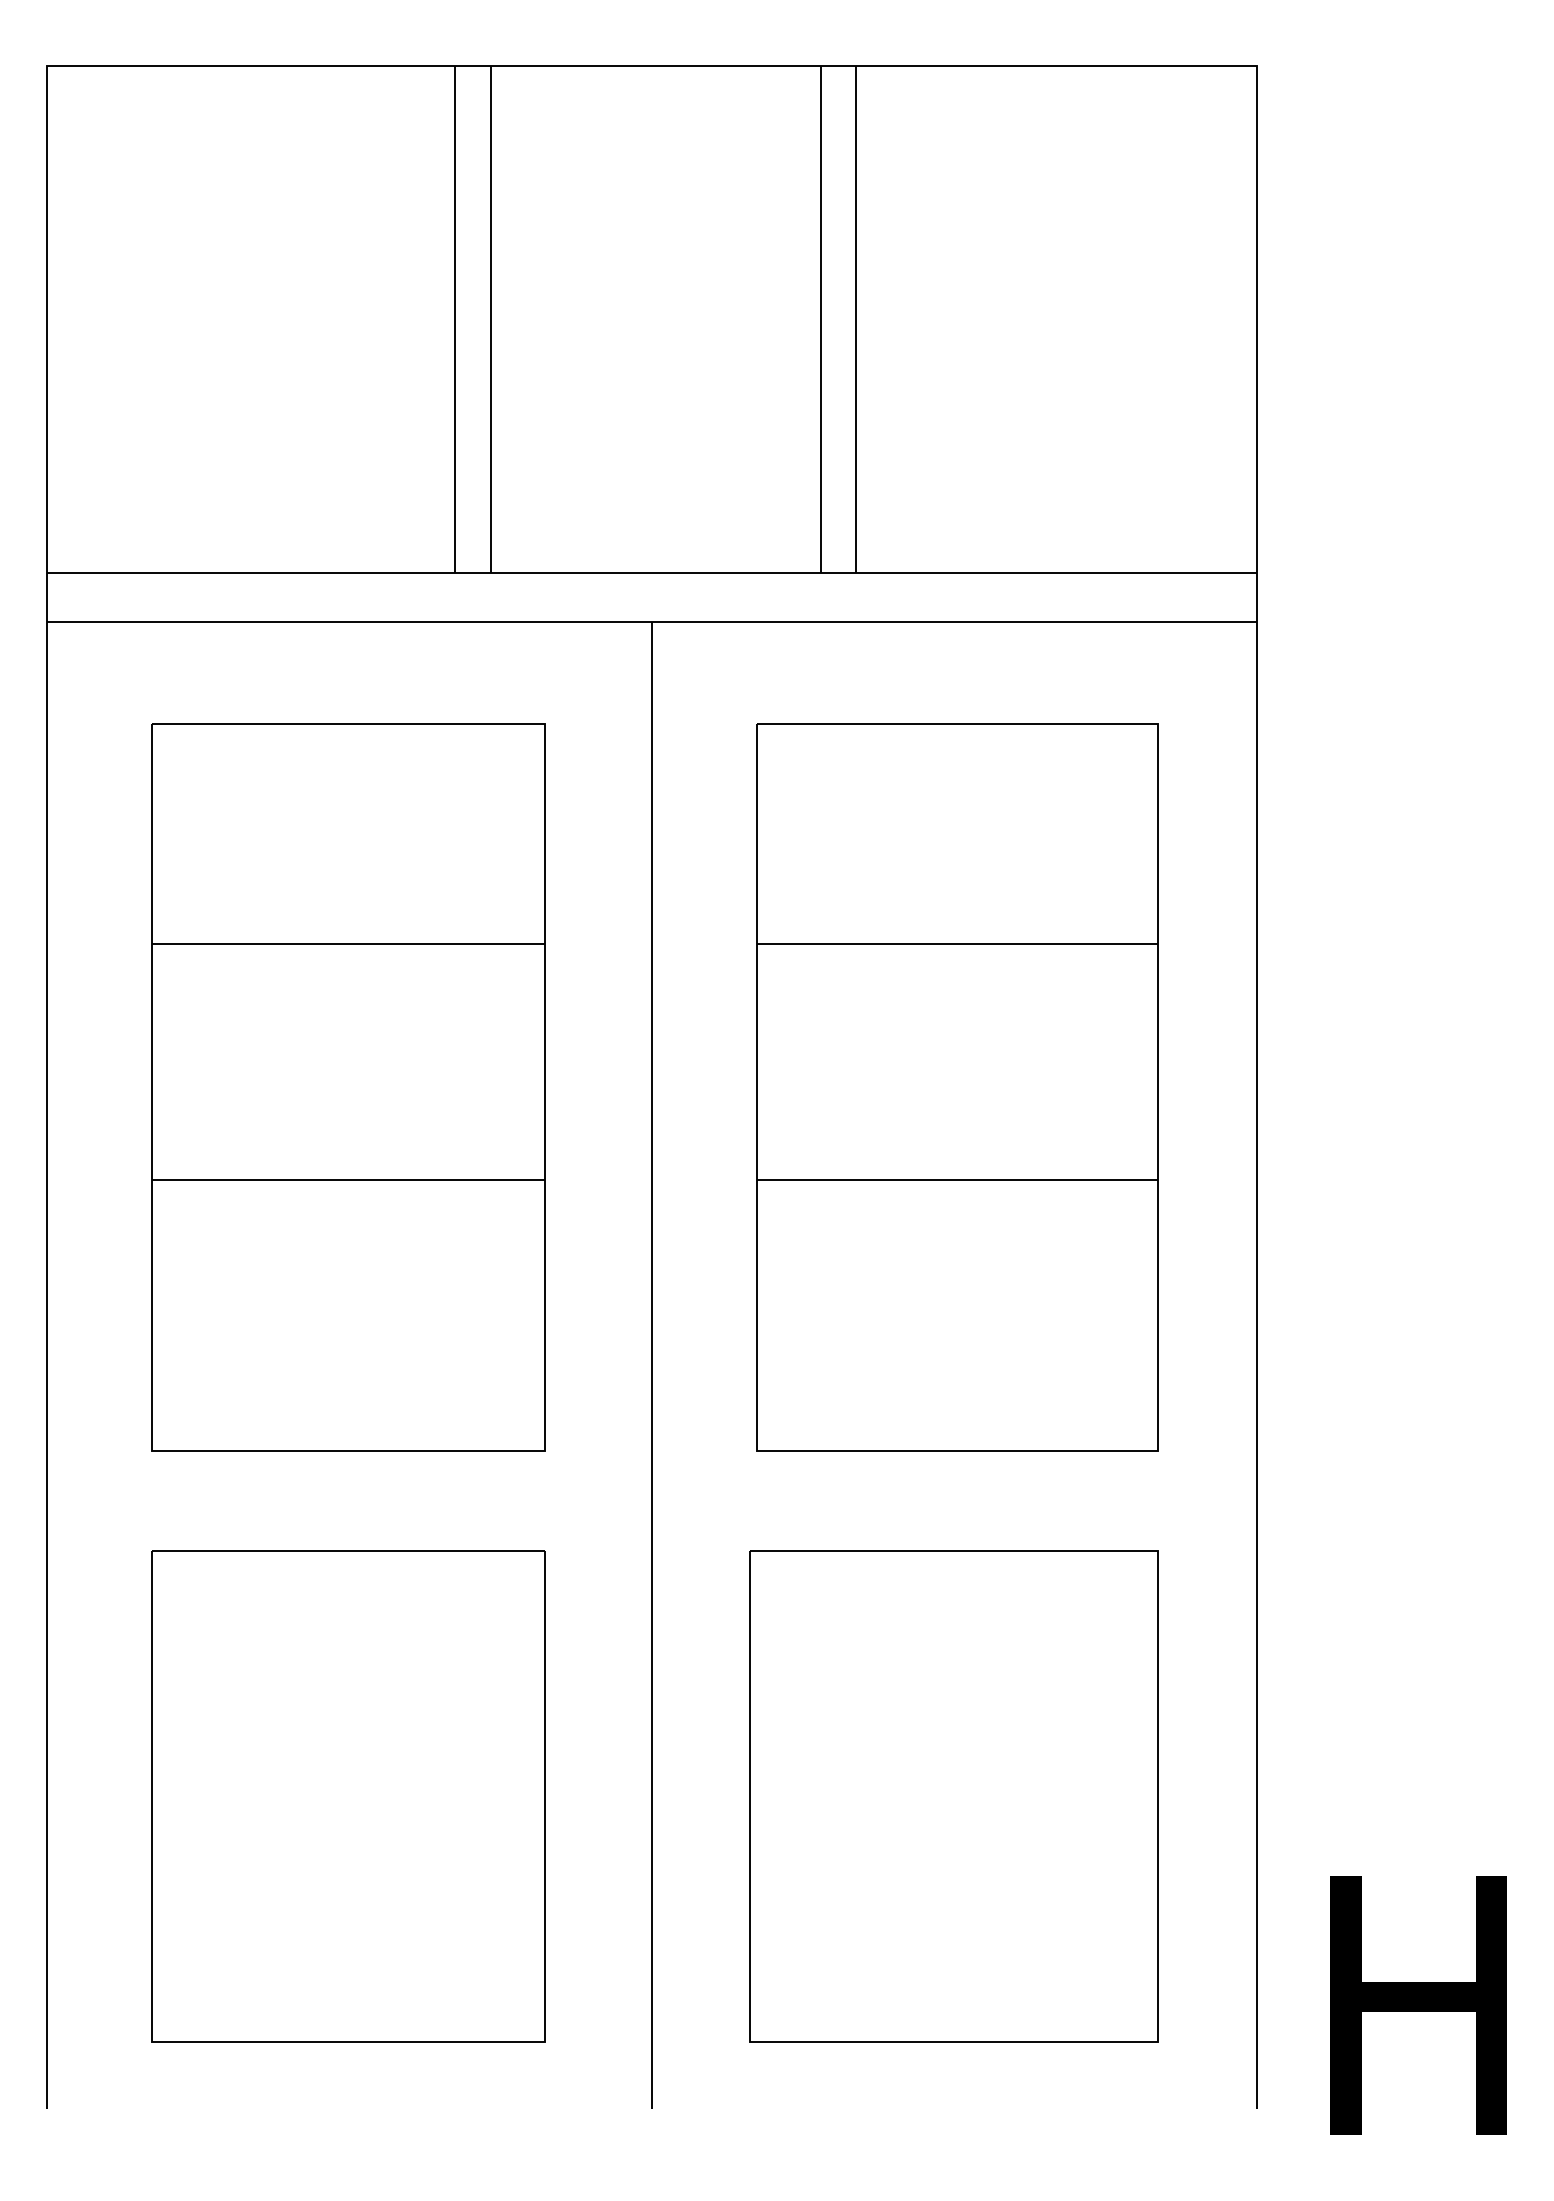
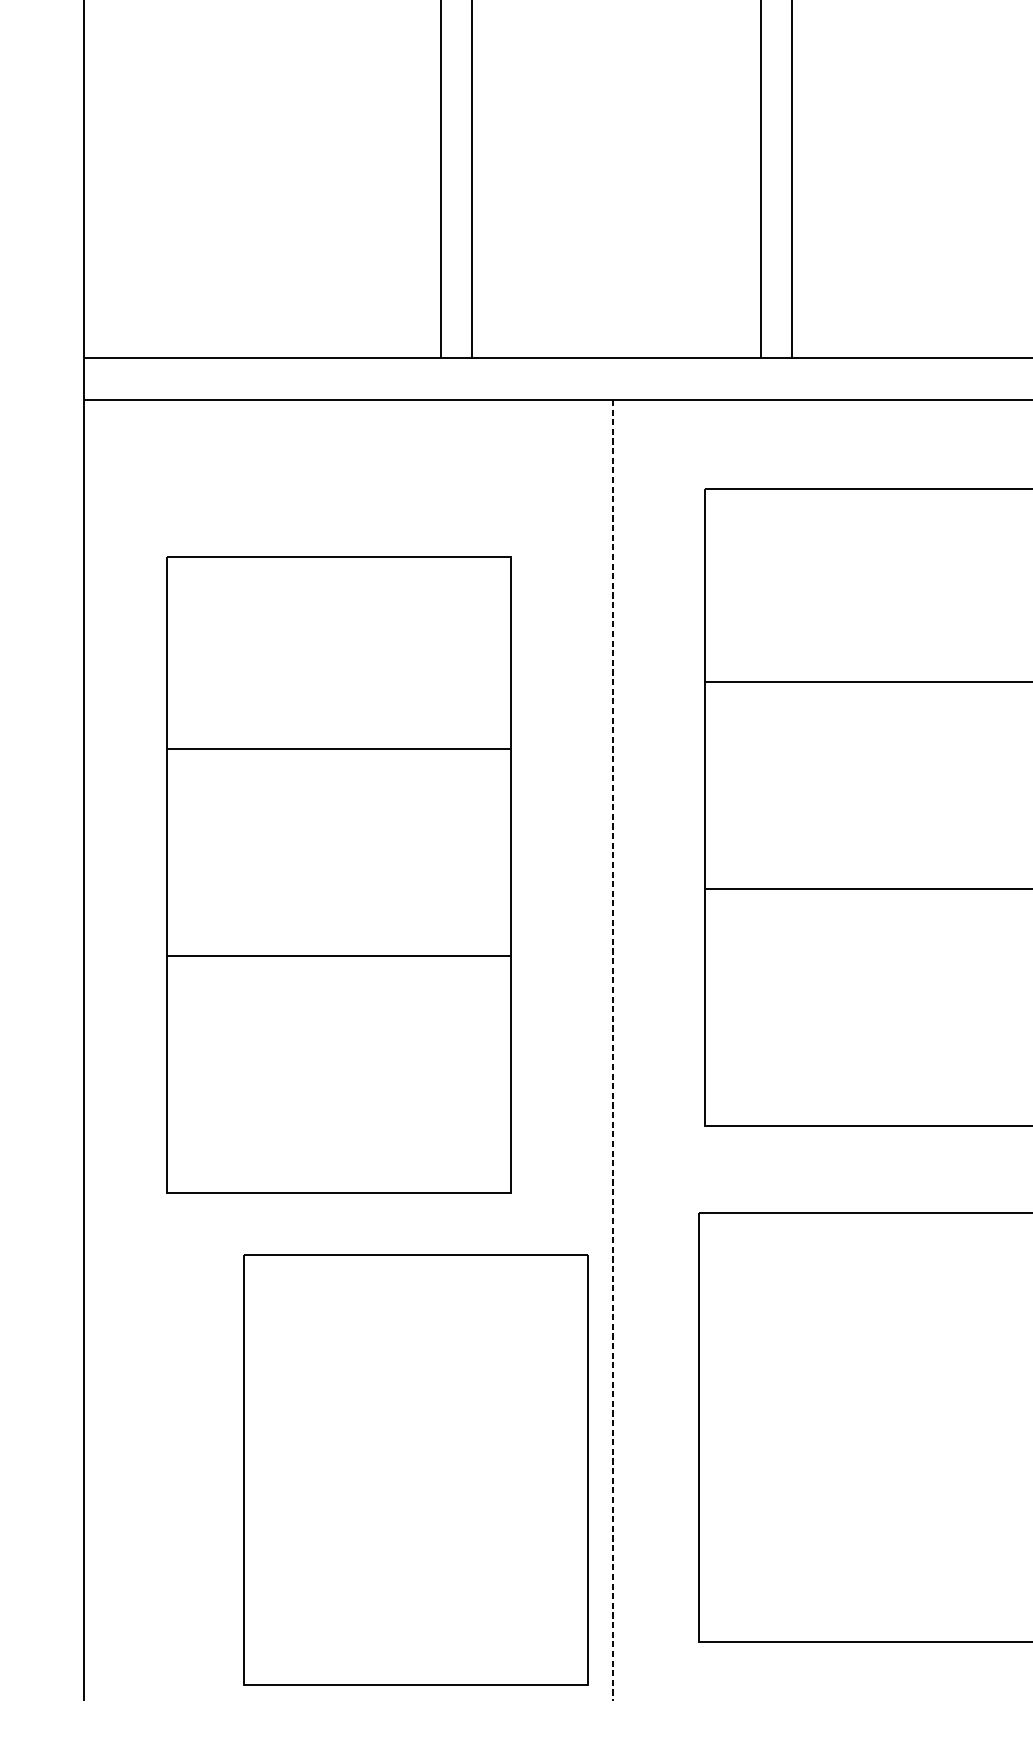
part: (348, 1087) -> (338, 874), moved
line: (651, 1365) -> (612, 1050), solid -> dashed
part: (348, 1796) -> (415, 1470), moved

